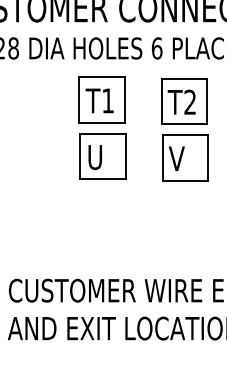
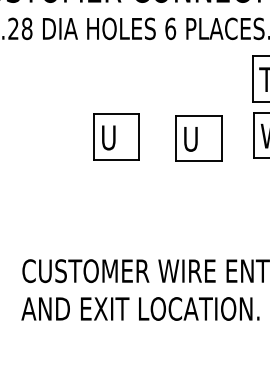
part: (101, 100) -> (115, 80), removed
part: (183, 101) -> (197, 81), removed
text: (176, 159) -> (190, 139), V -> U

